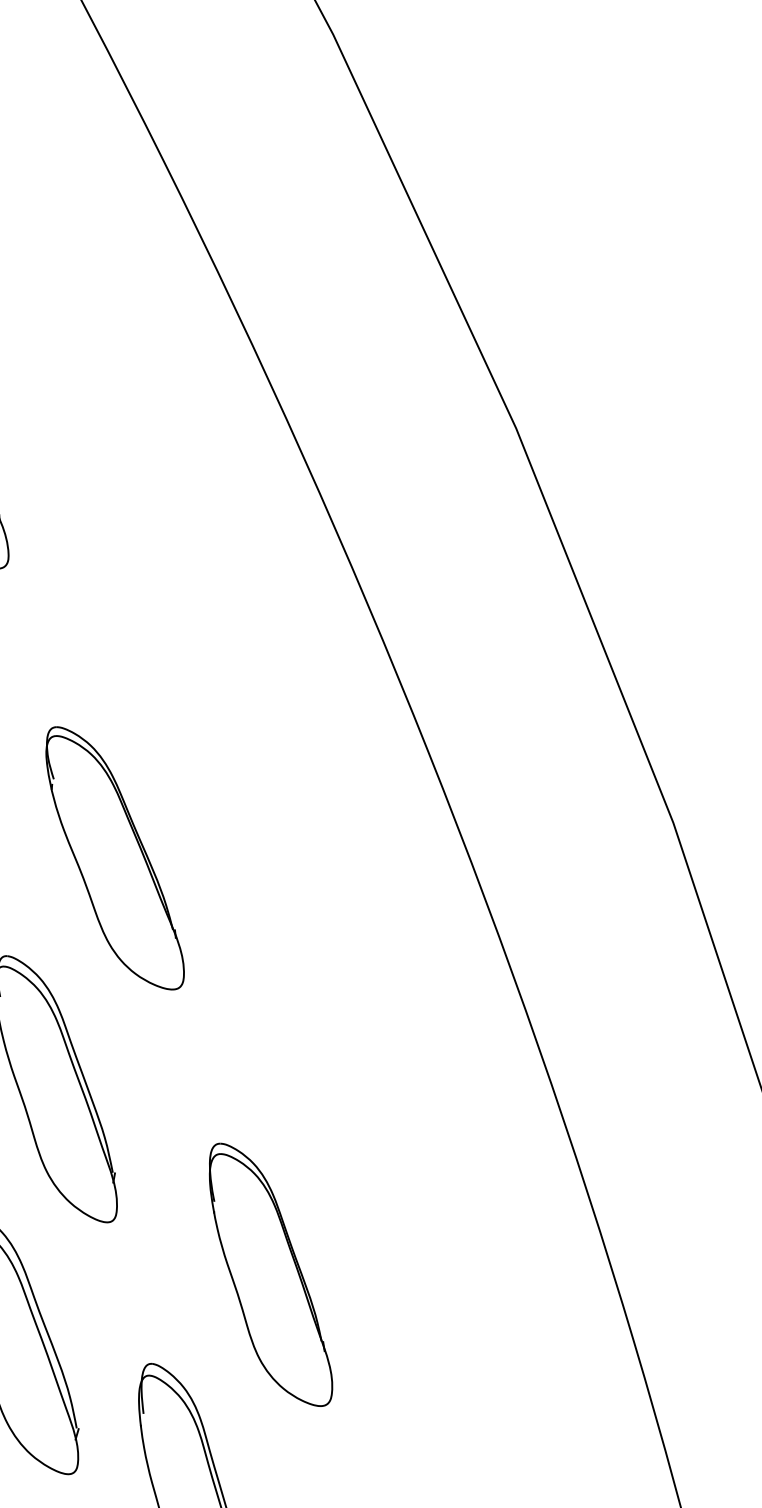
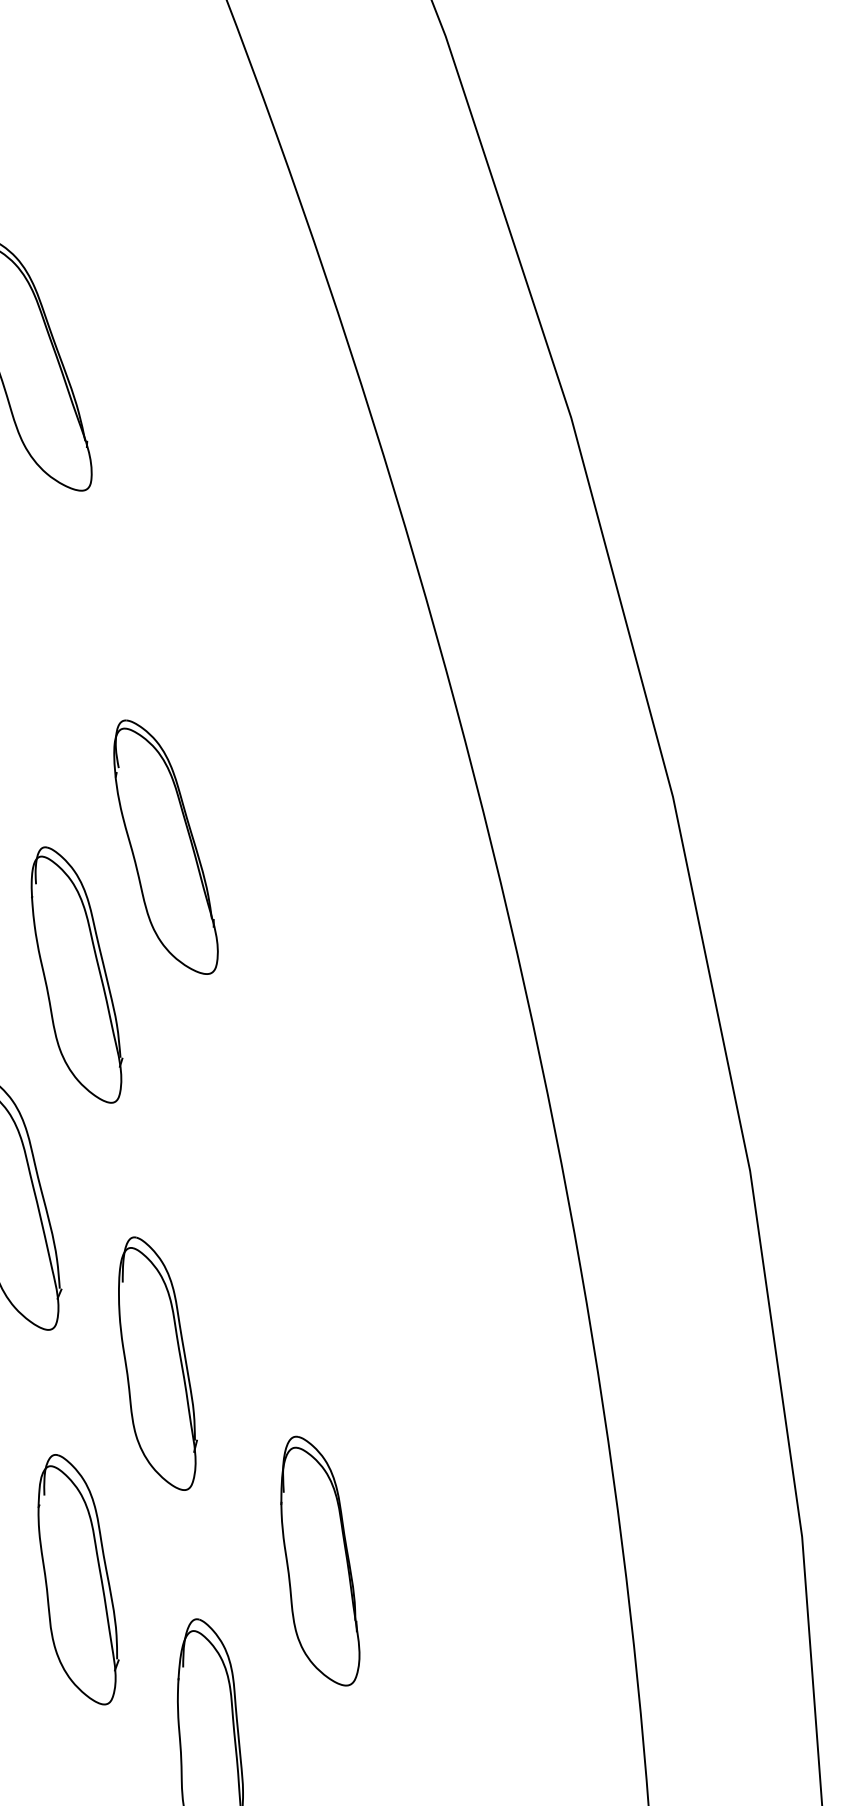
part: (113, 857) -> (165, 846), moved
part: (269, 1274) -> (253, 1168), removed

